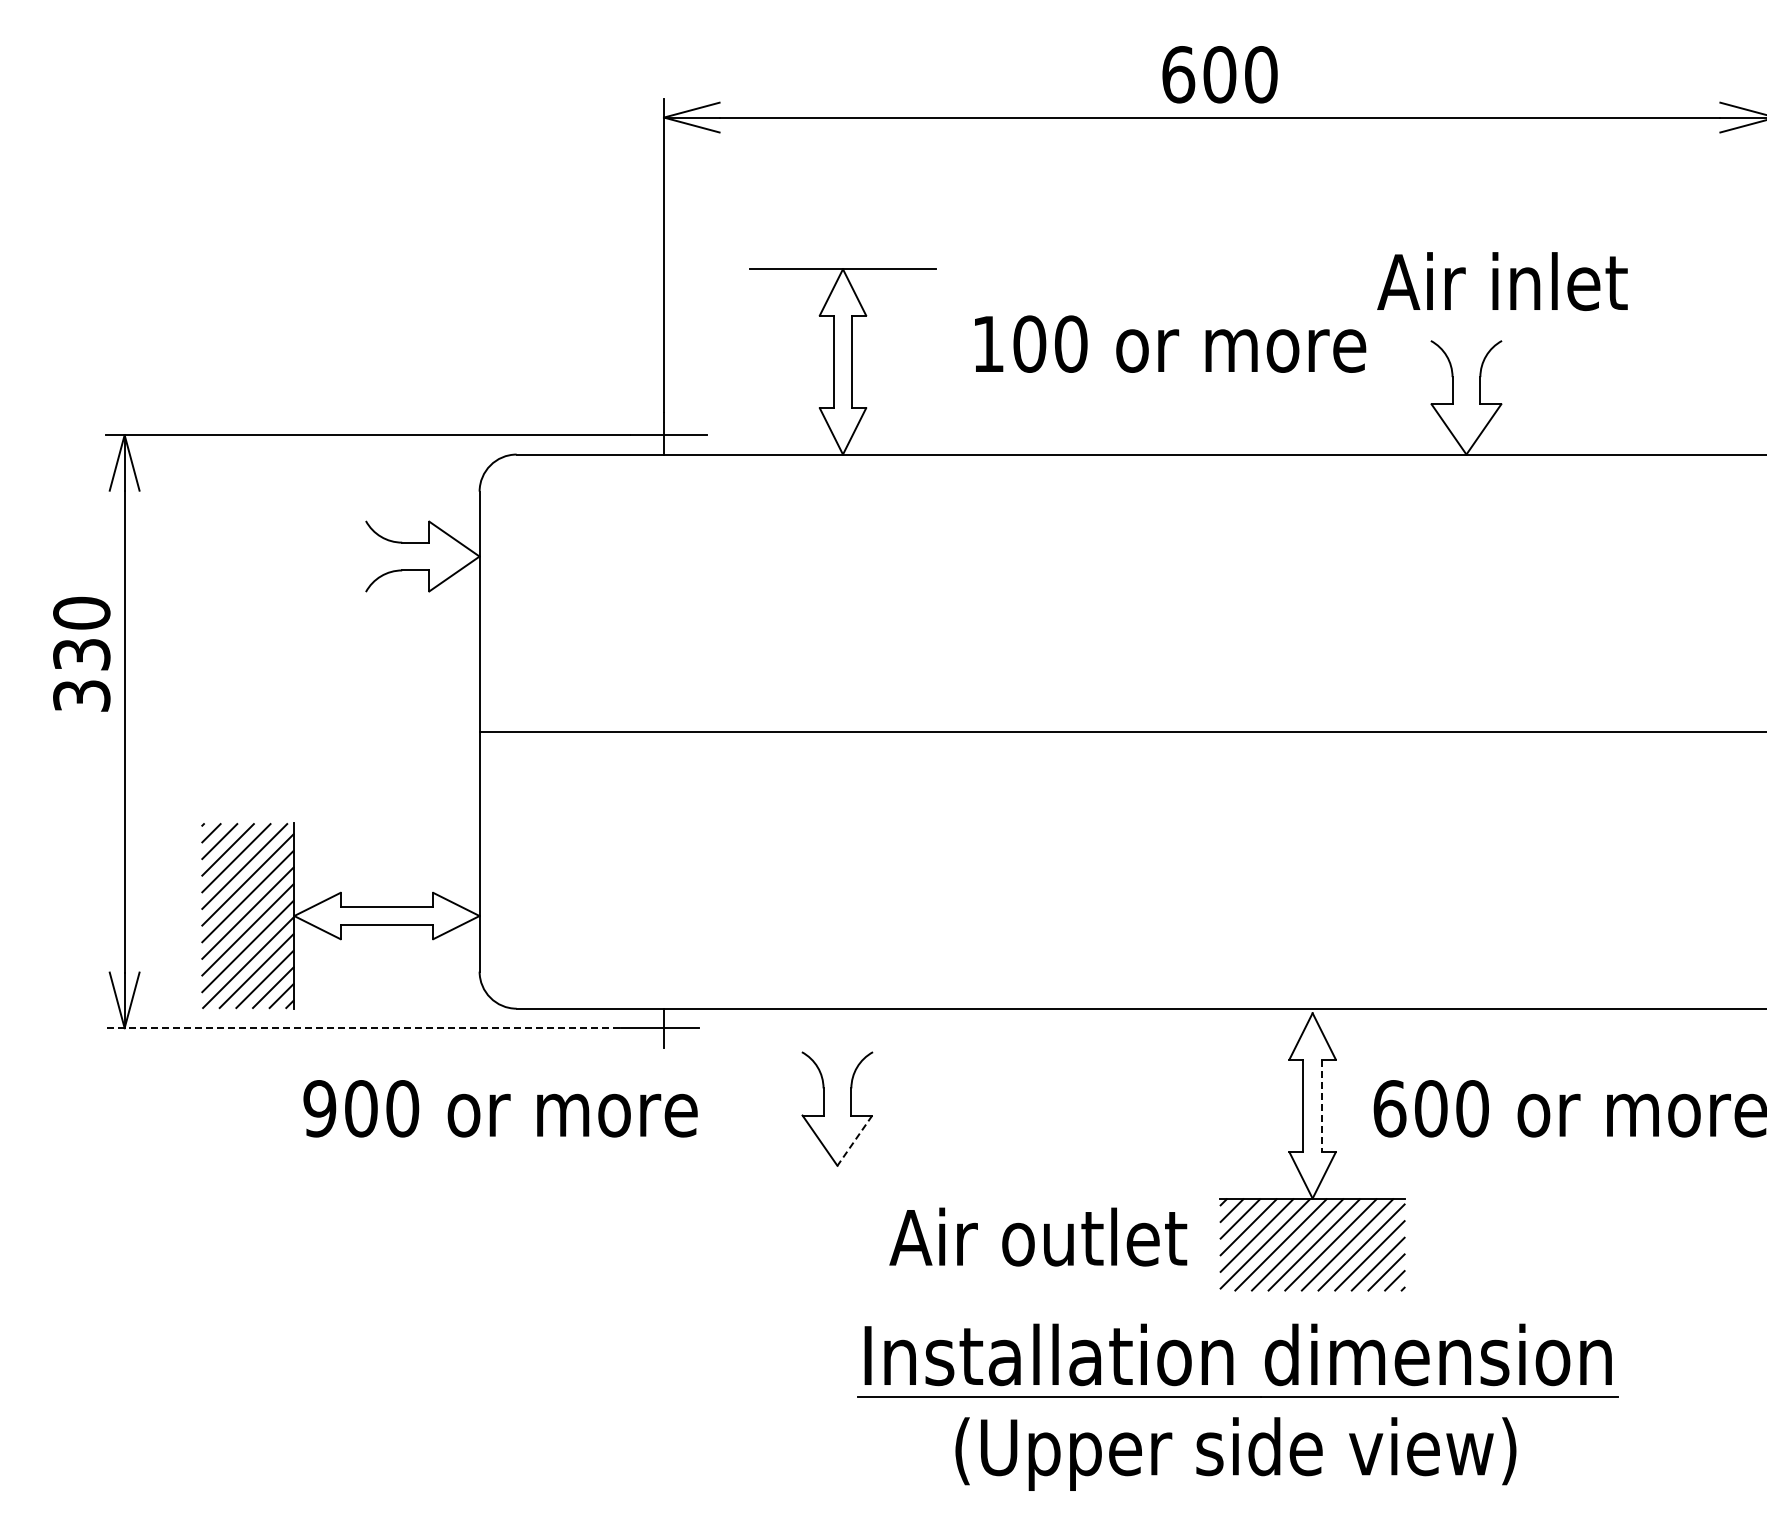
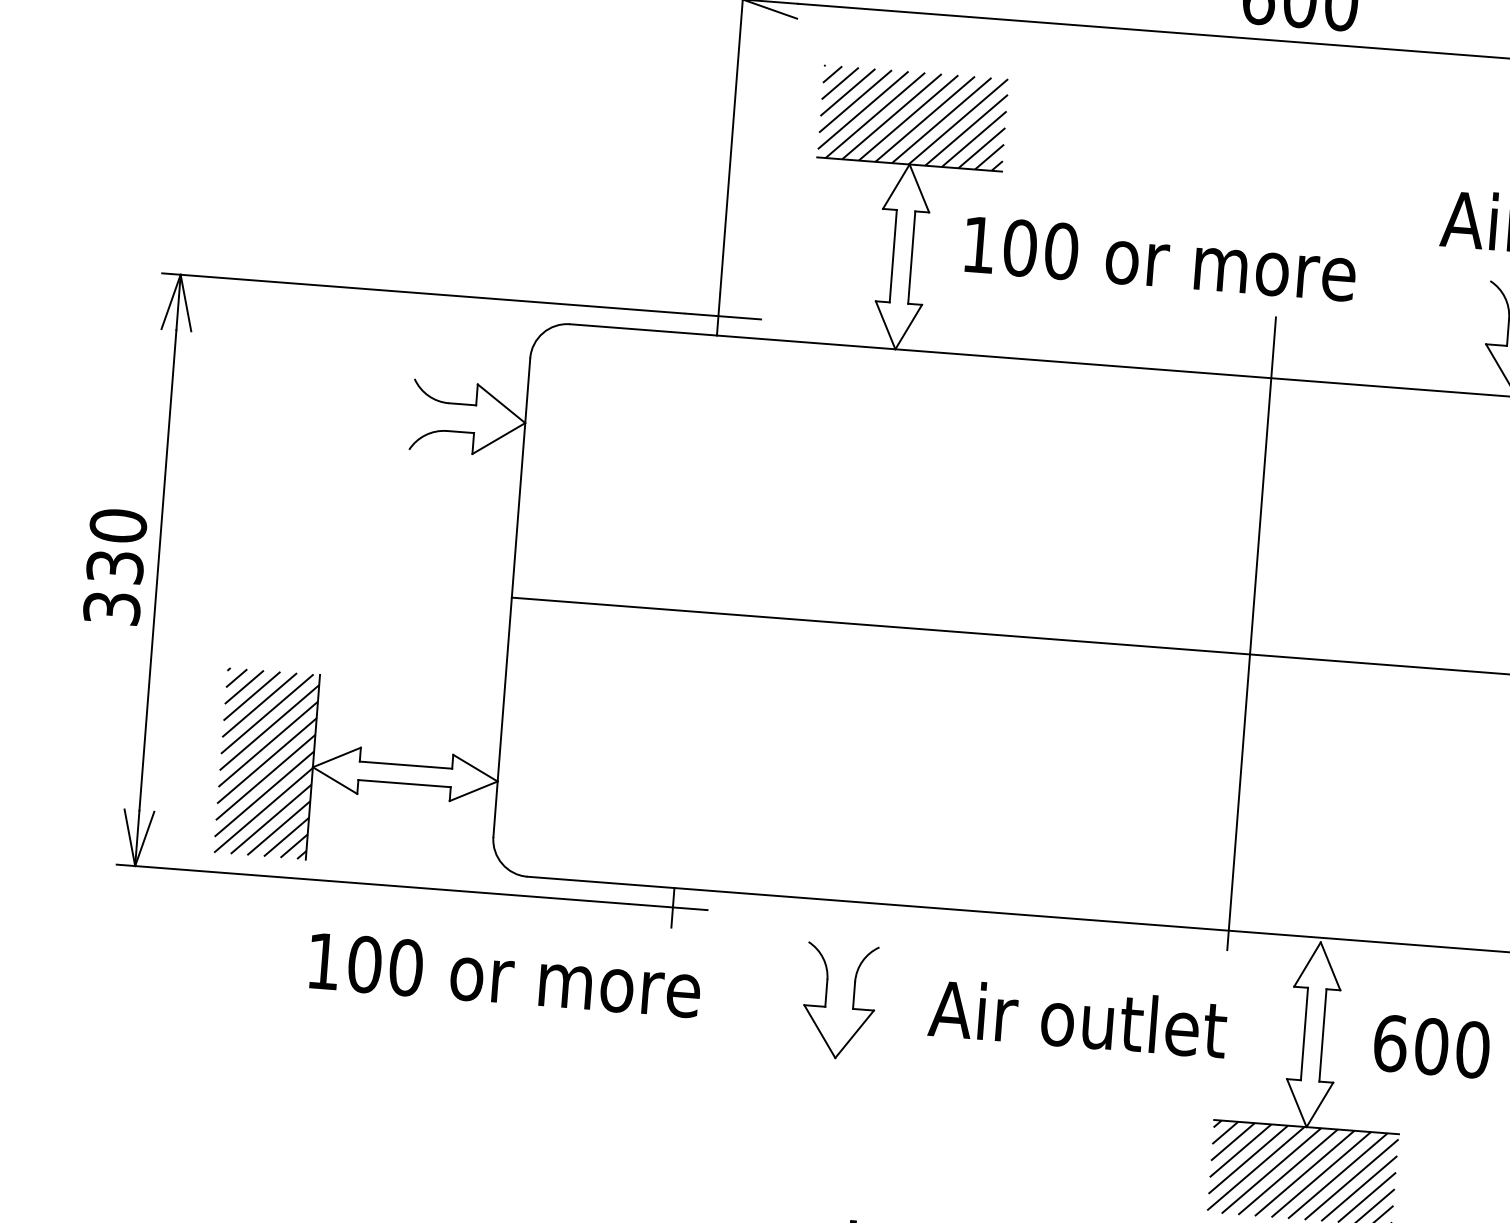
hatch: (842, 222) -> (912, 117), added
text: (1170, 343) -> (1160, 258), moved
text: (81, 654) -> (114, 566), moved
line: (1219, 710) -> (1251, 633), added
line: (362, 1028) -> (372, 884), dashed -> solid
line: (1321, 1106) -> (1322, 1035), dashed -> solid
text: (319, 1108) -> (323, 961), 900 -> 100
line: (854, 1140) -> (854, 1034), dashed -> solid
text: (1038, 1236) -> (1078, 1018), moved

